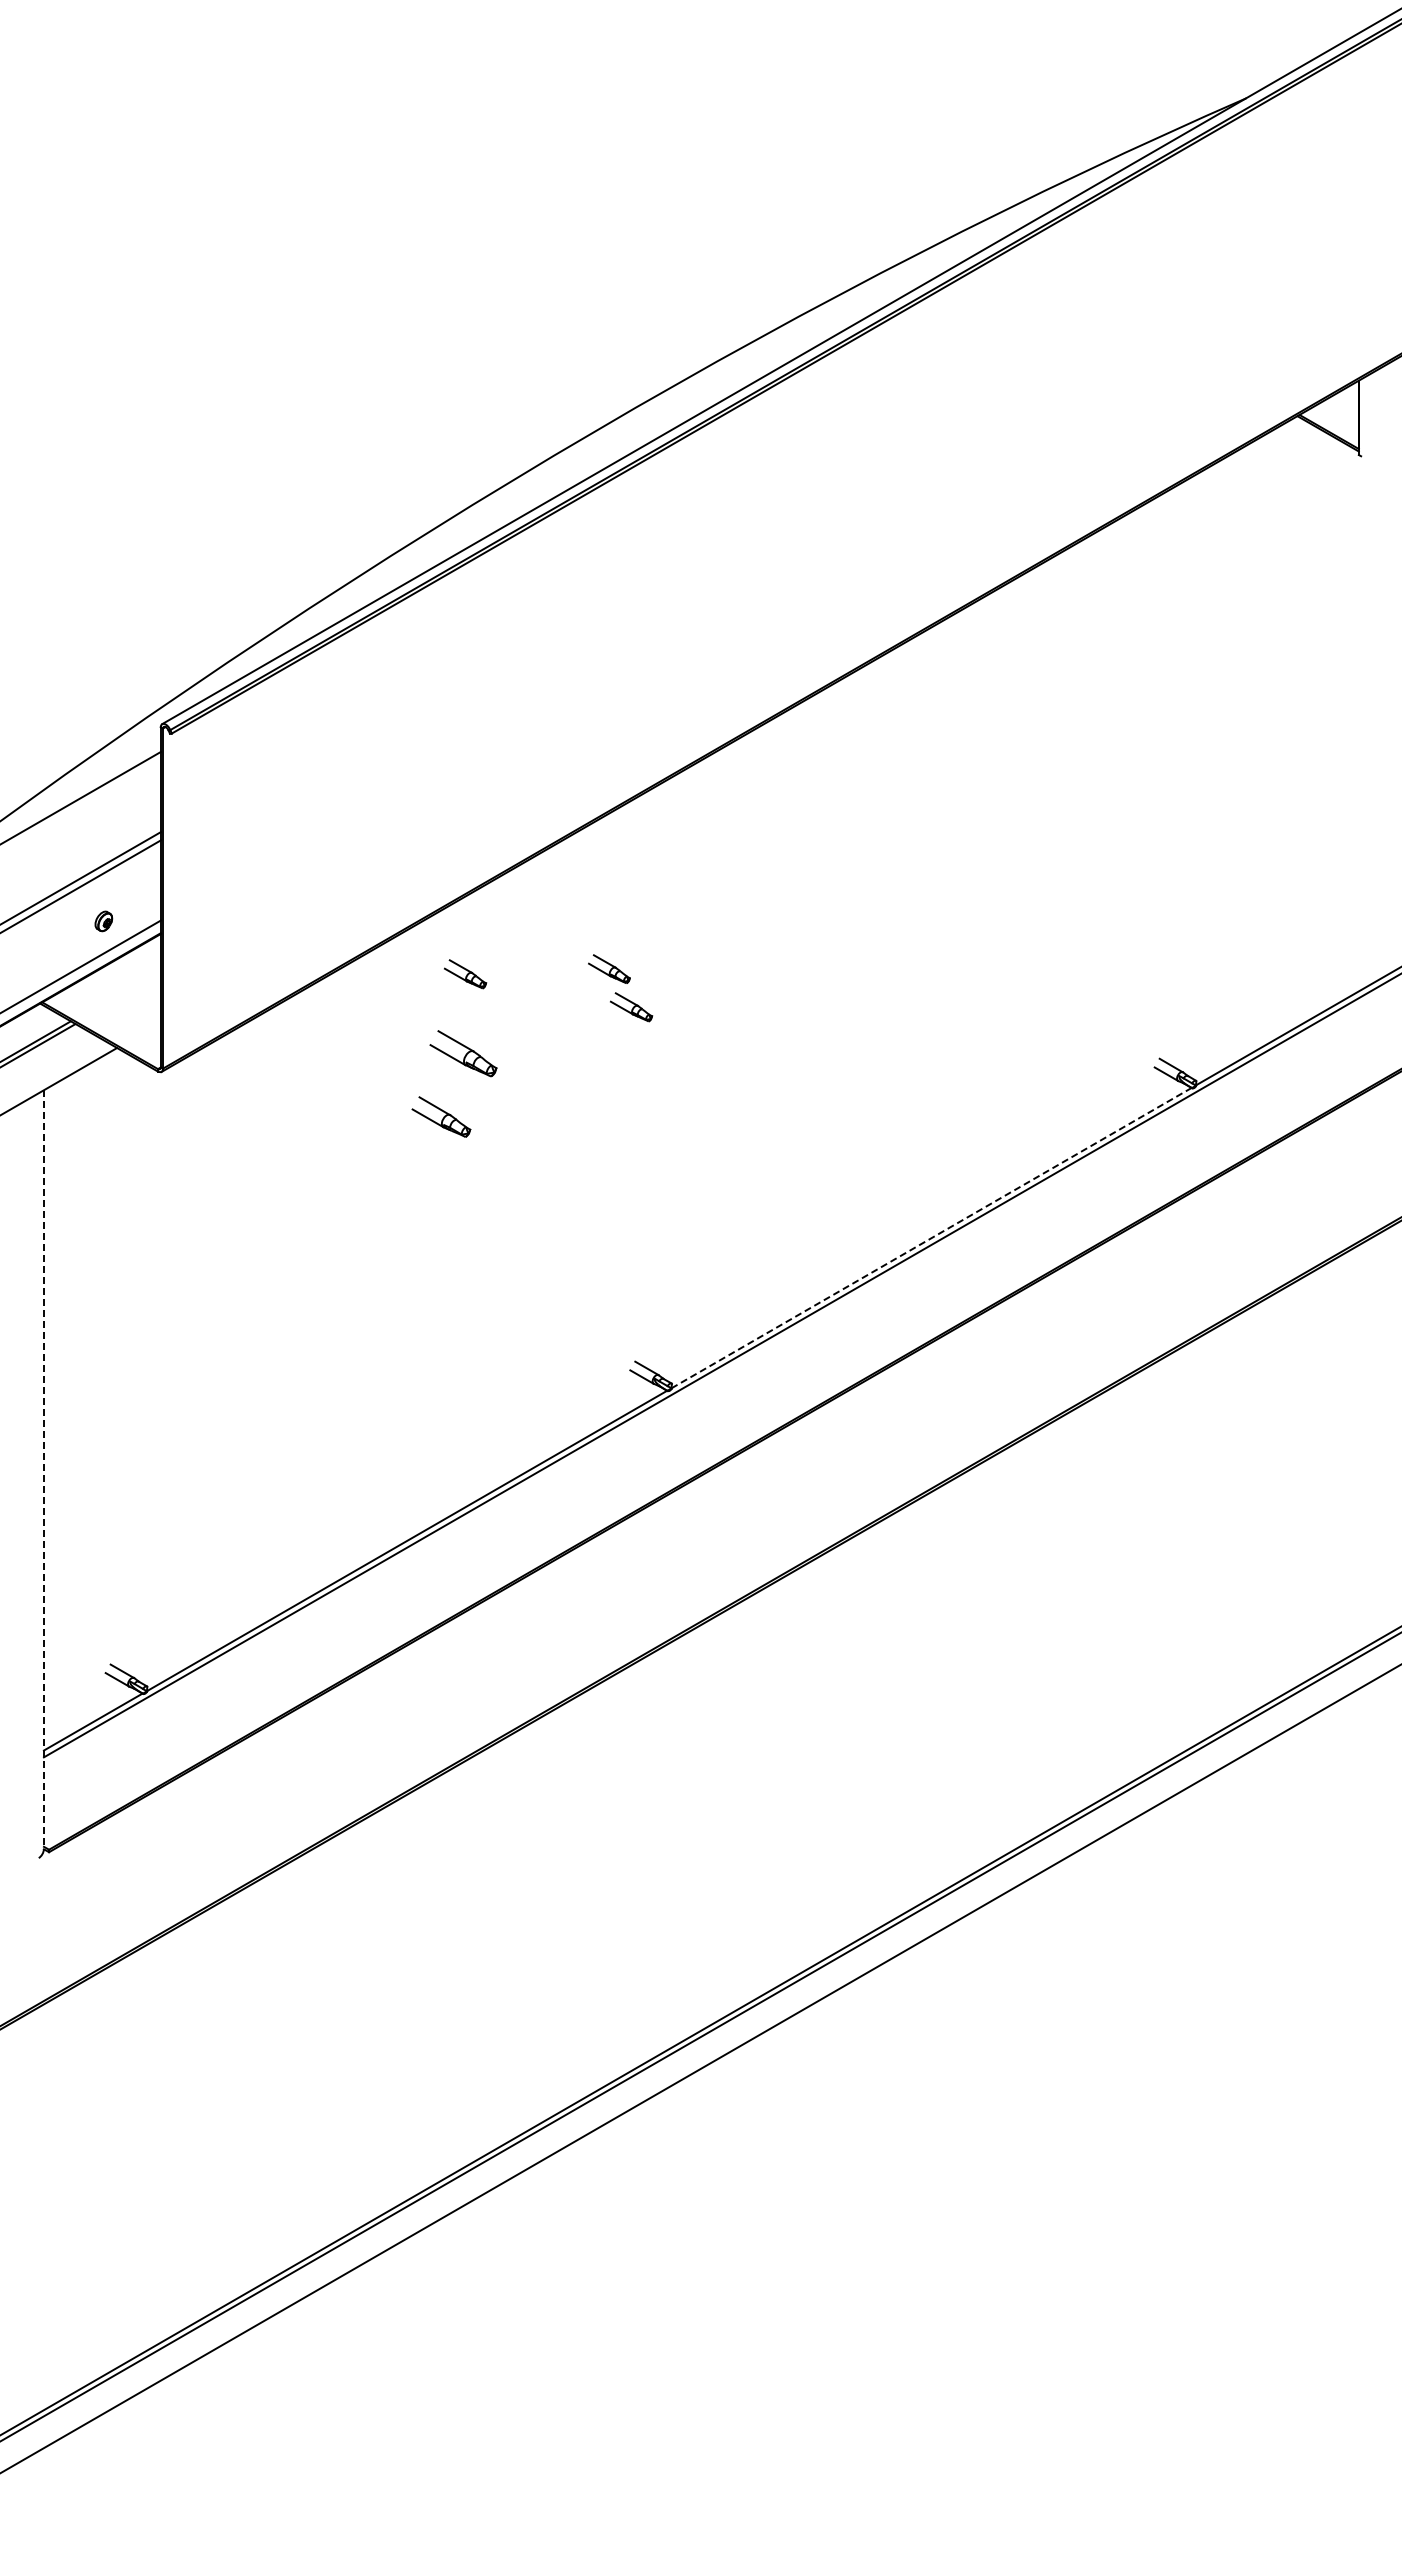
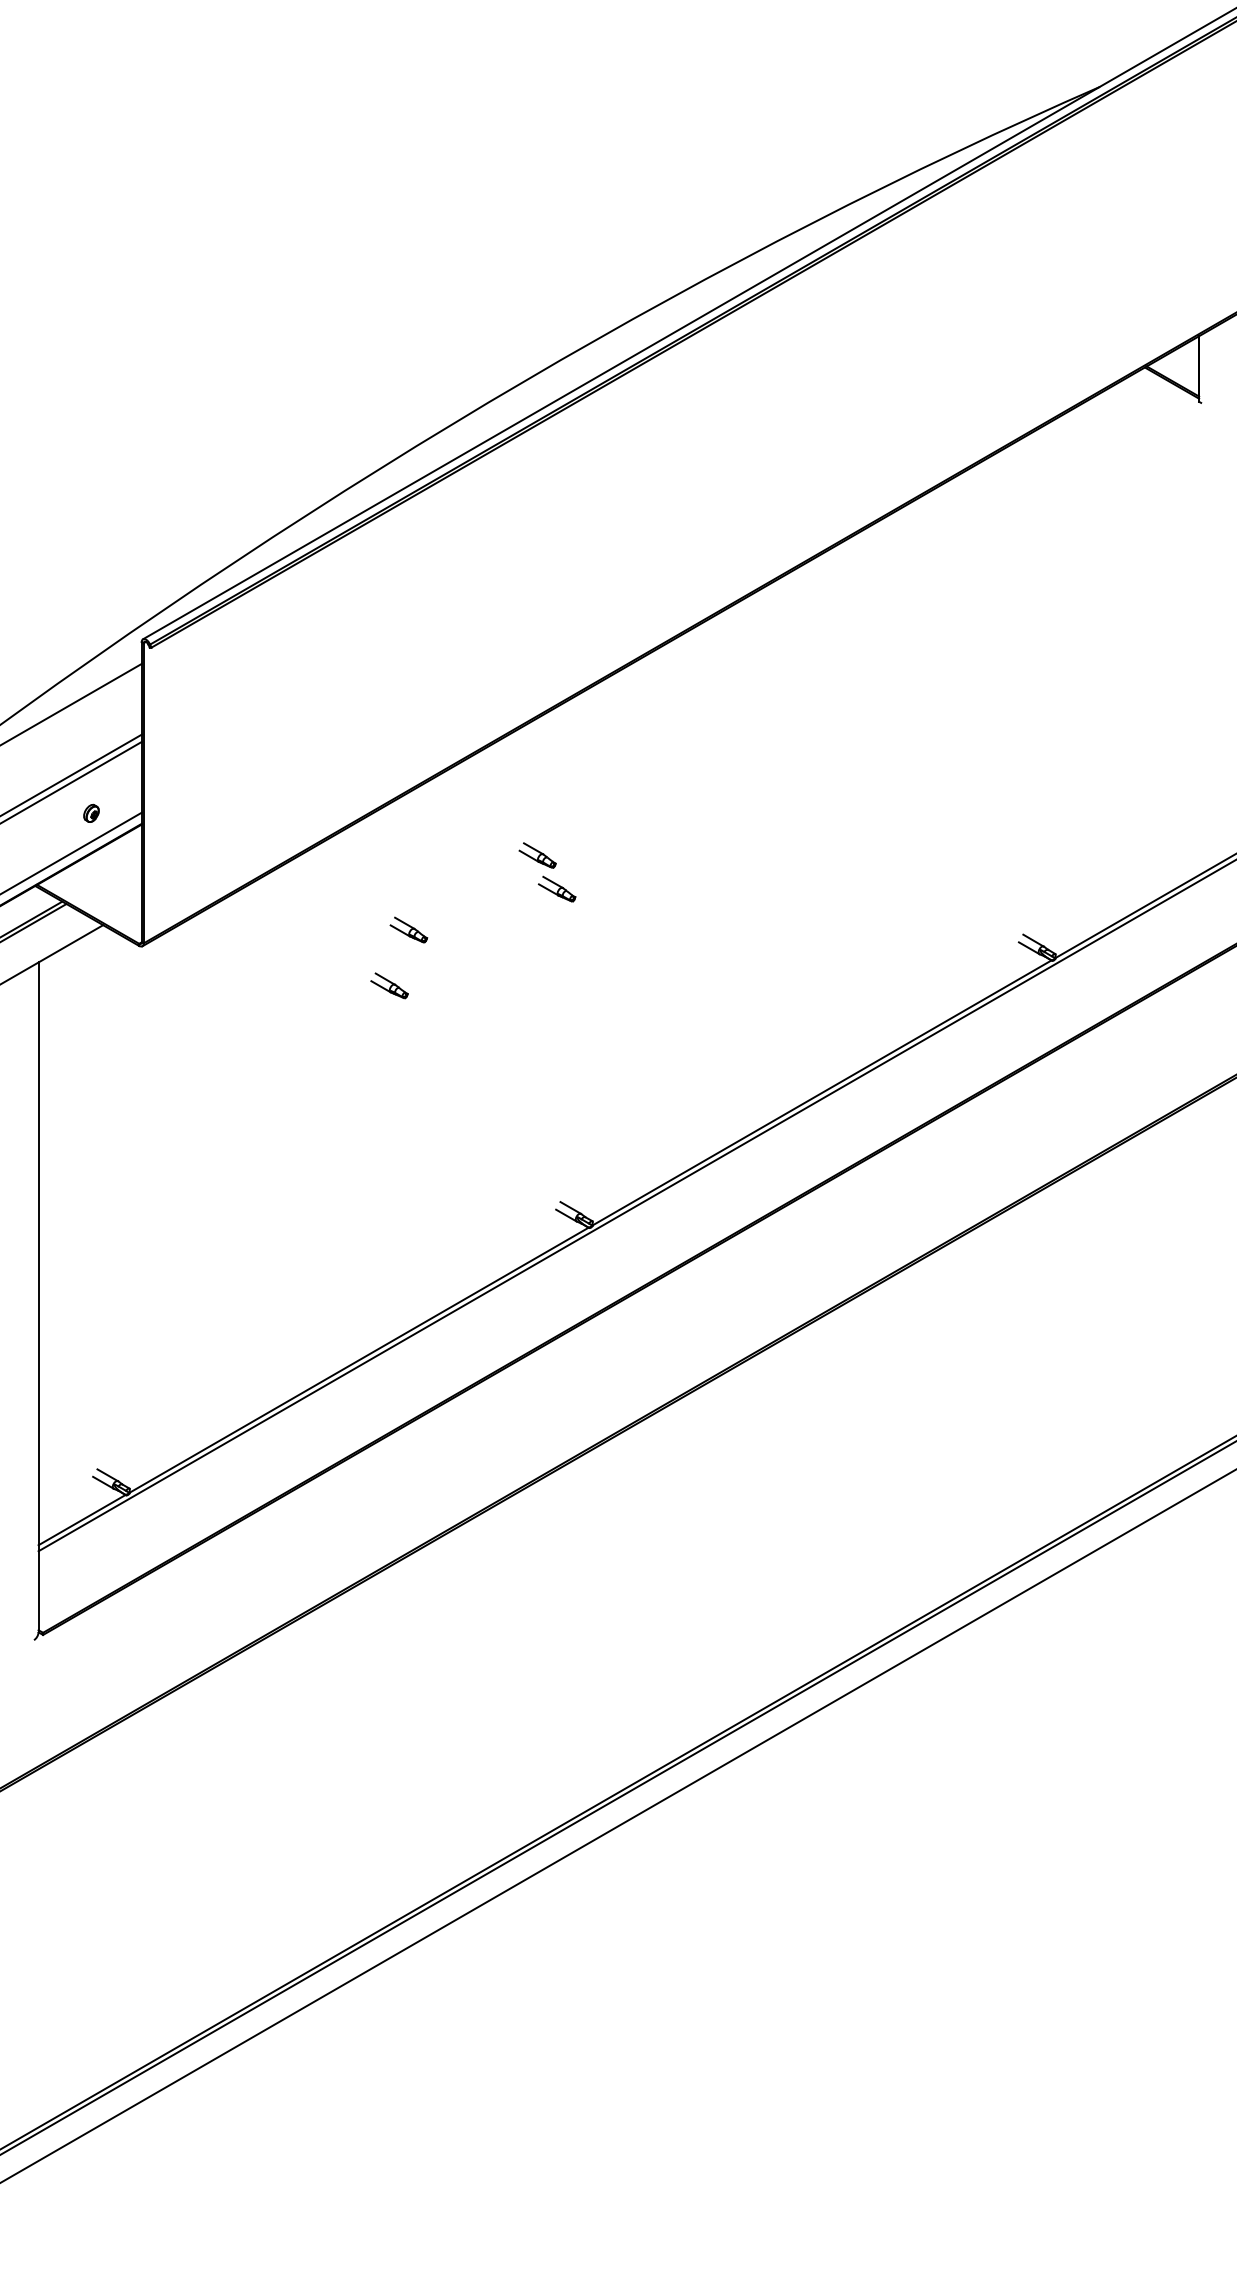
part: (465, 974) -> (410, 860), removed
part: (463, 1053) -> (408, 930), size x0.62
part: (441, 1116) -> (389, 985), size x0.71
line: (932, 1237) -> (822, 1092), dashed -> solid
line: (43, 1469) -> (38, 1297), dashed -> solid

